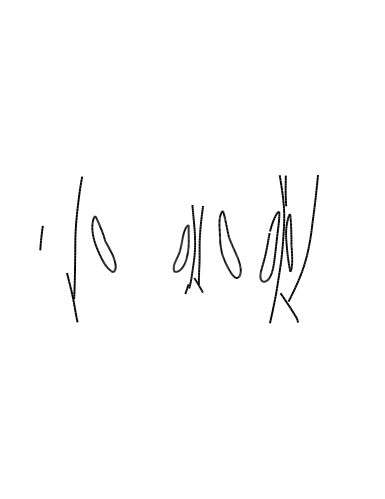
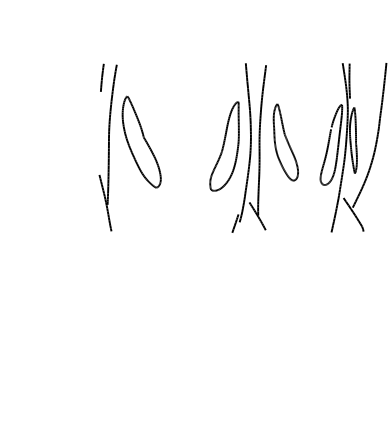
line: (41, 237) -> (102, 77), moved
part: (103, 243) -> (141, 141), size x1.43
part: (188, 249) -> (238, 148), size x1.67

